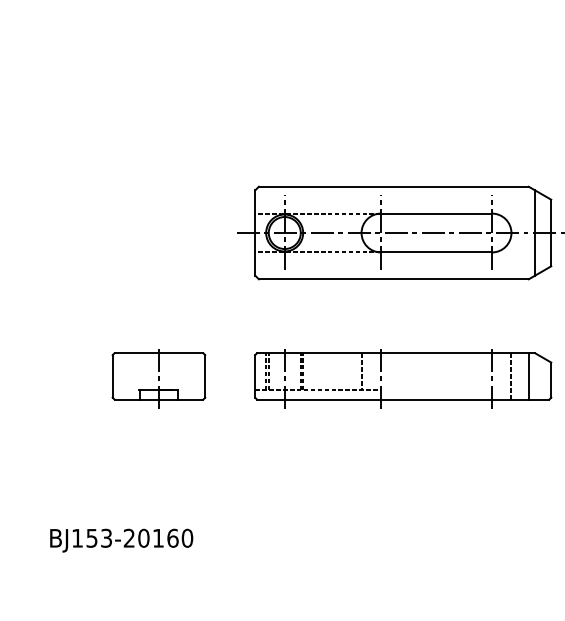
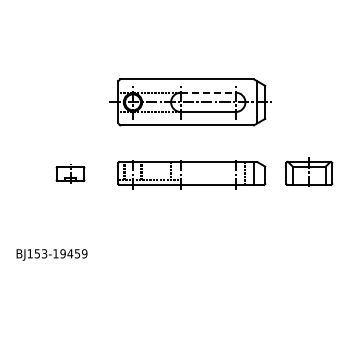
line: (436, 213) -> (208, 92), solid -> dashed
part: (158, 378) -> (70, 174), size x0.6
text: (158, 537) -> (70, 253), BJ153-20160 -> BJ153-19459

